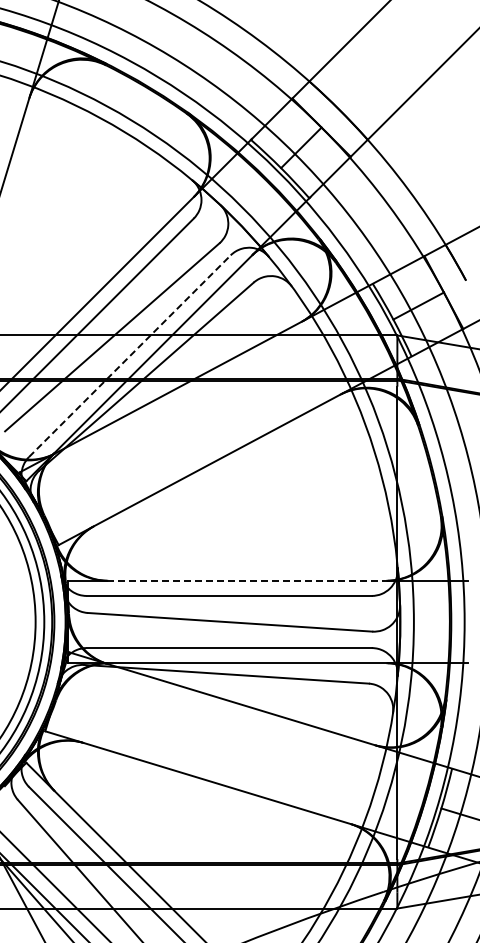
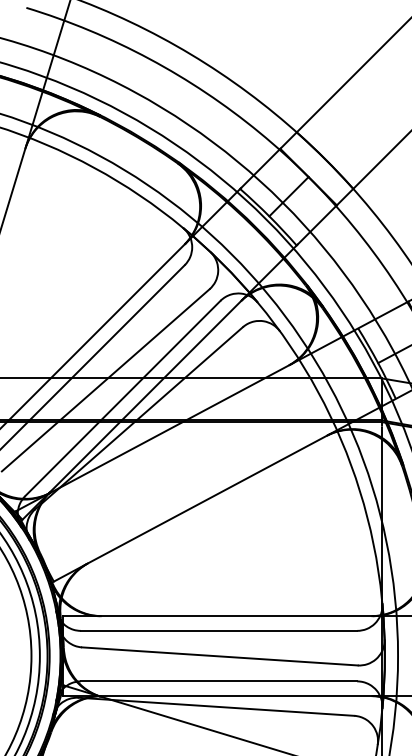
line: (129, 356) -> (122, 398), dashed -> solid
line: (247, 580) -> (236, 615), dashed -> solid

